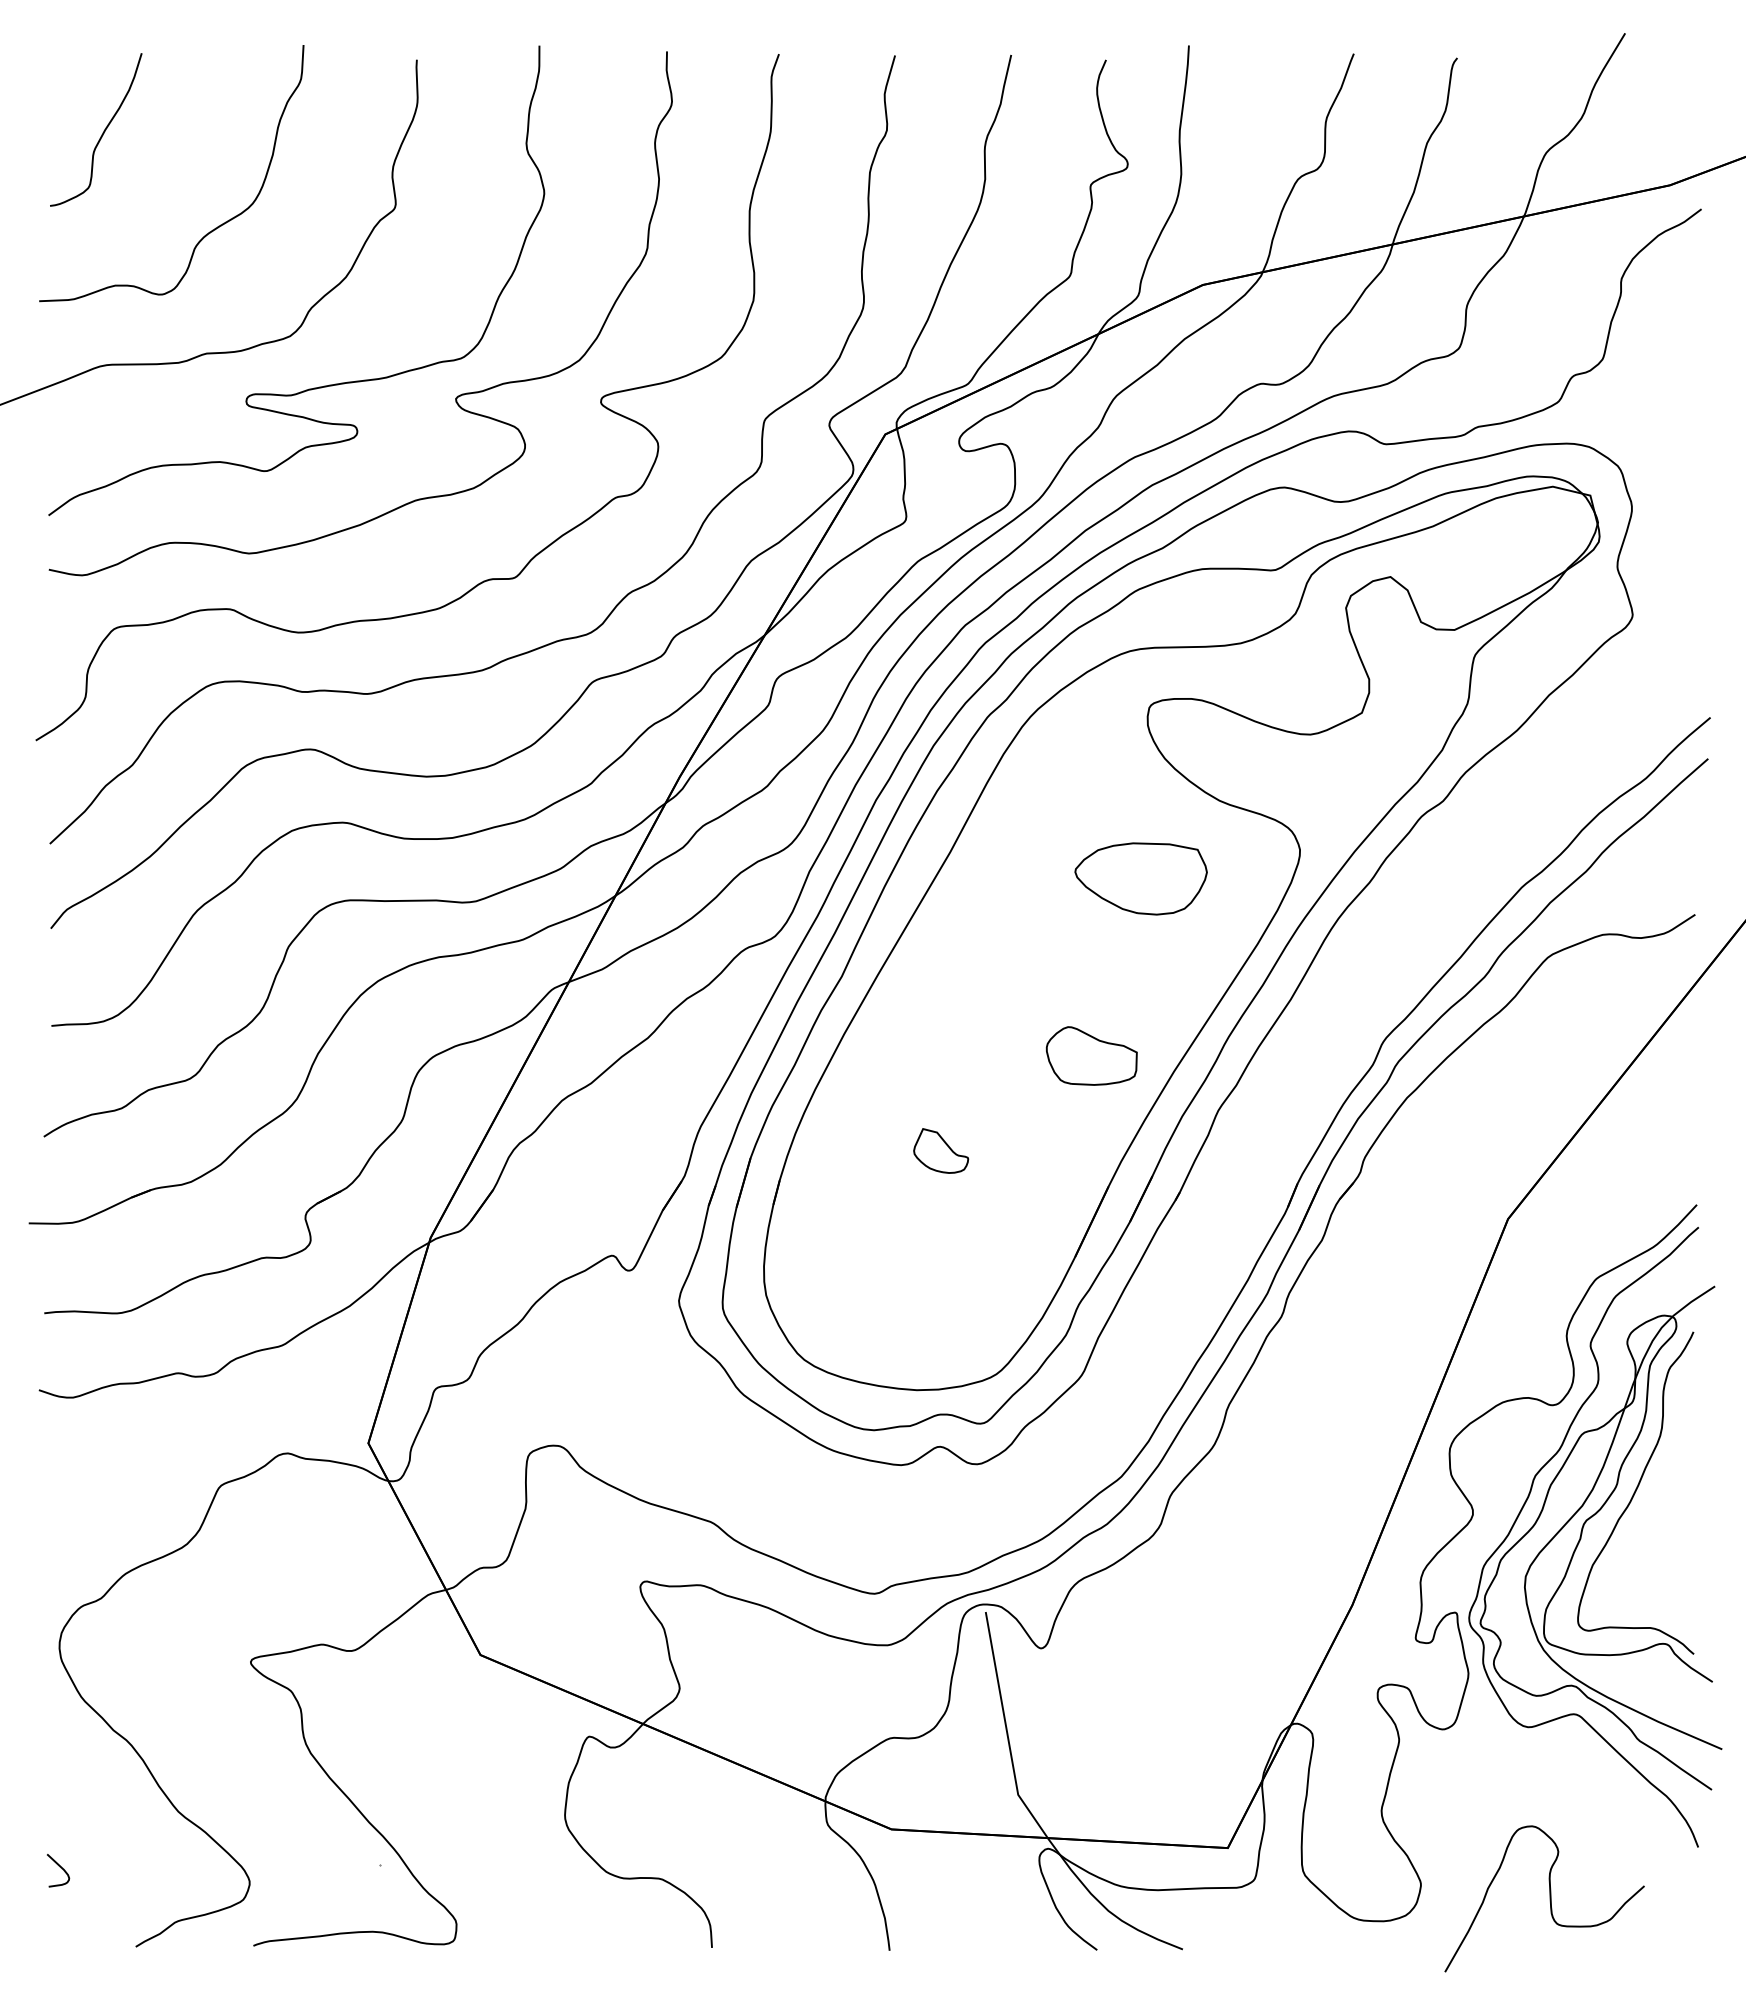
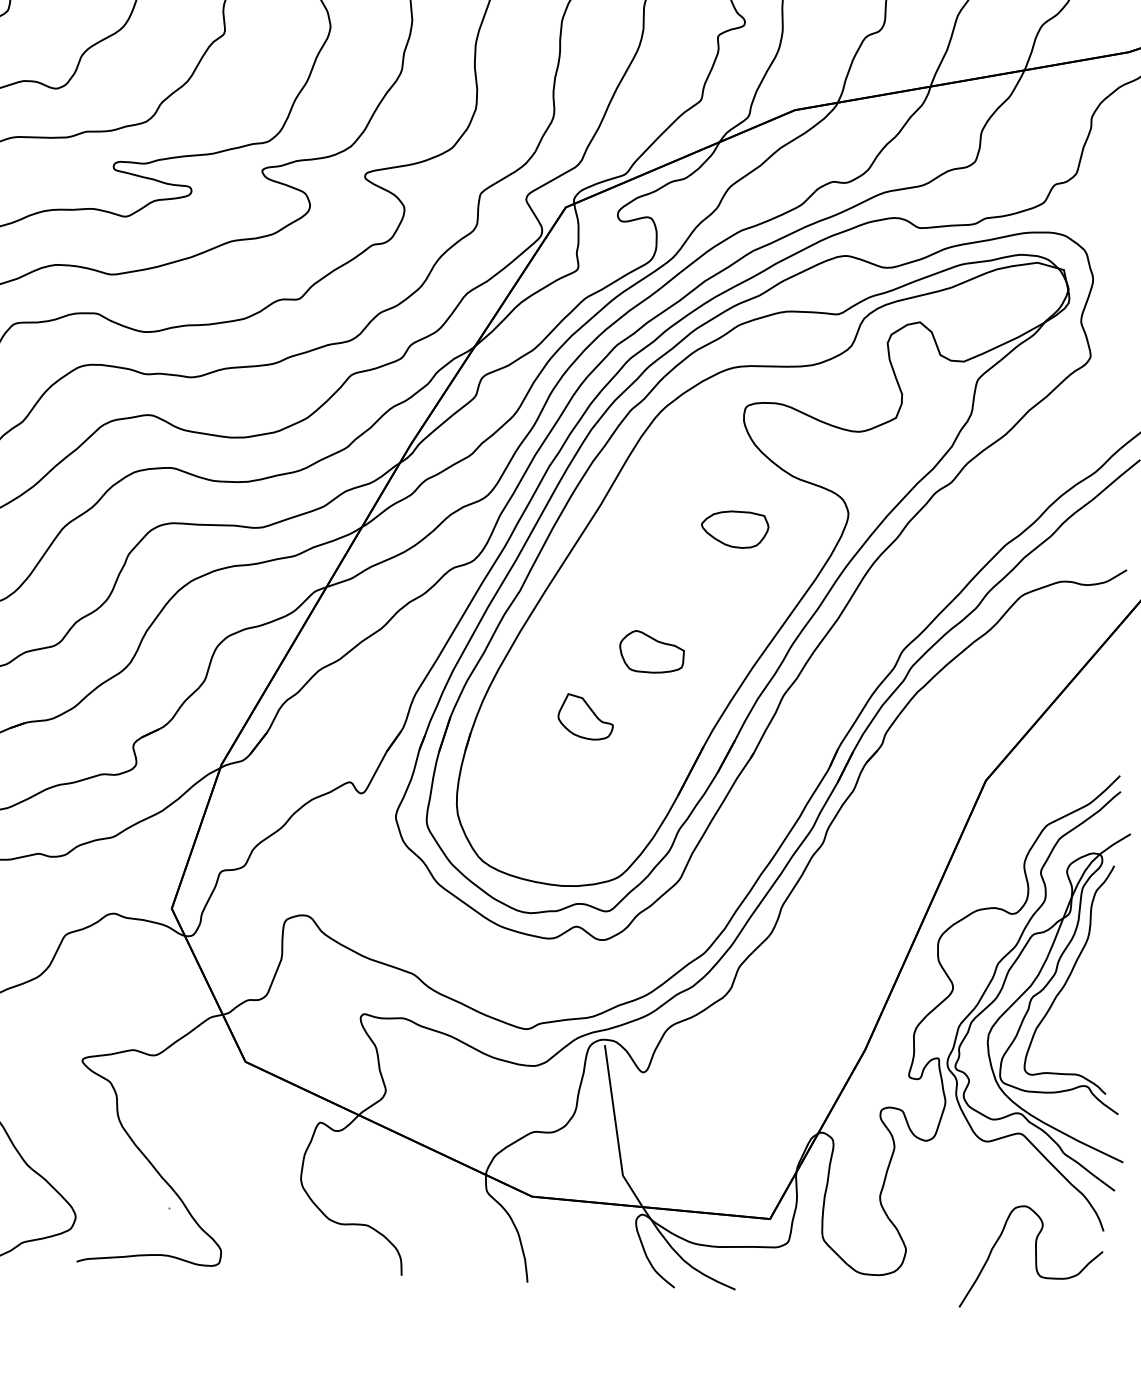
part: (1141, 878) -> (735, 529), size x0.71
part: (1091, 1055) -> (651, 651), moved
part: (940, 1150) -> (585, 716), size x1.43
curve: (1549, 1898) -> (1035, 1257), moved

